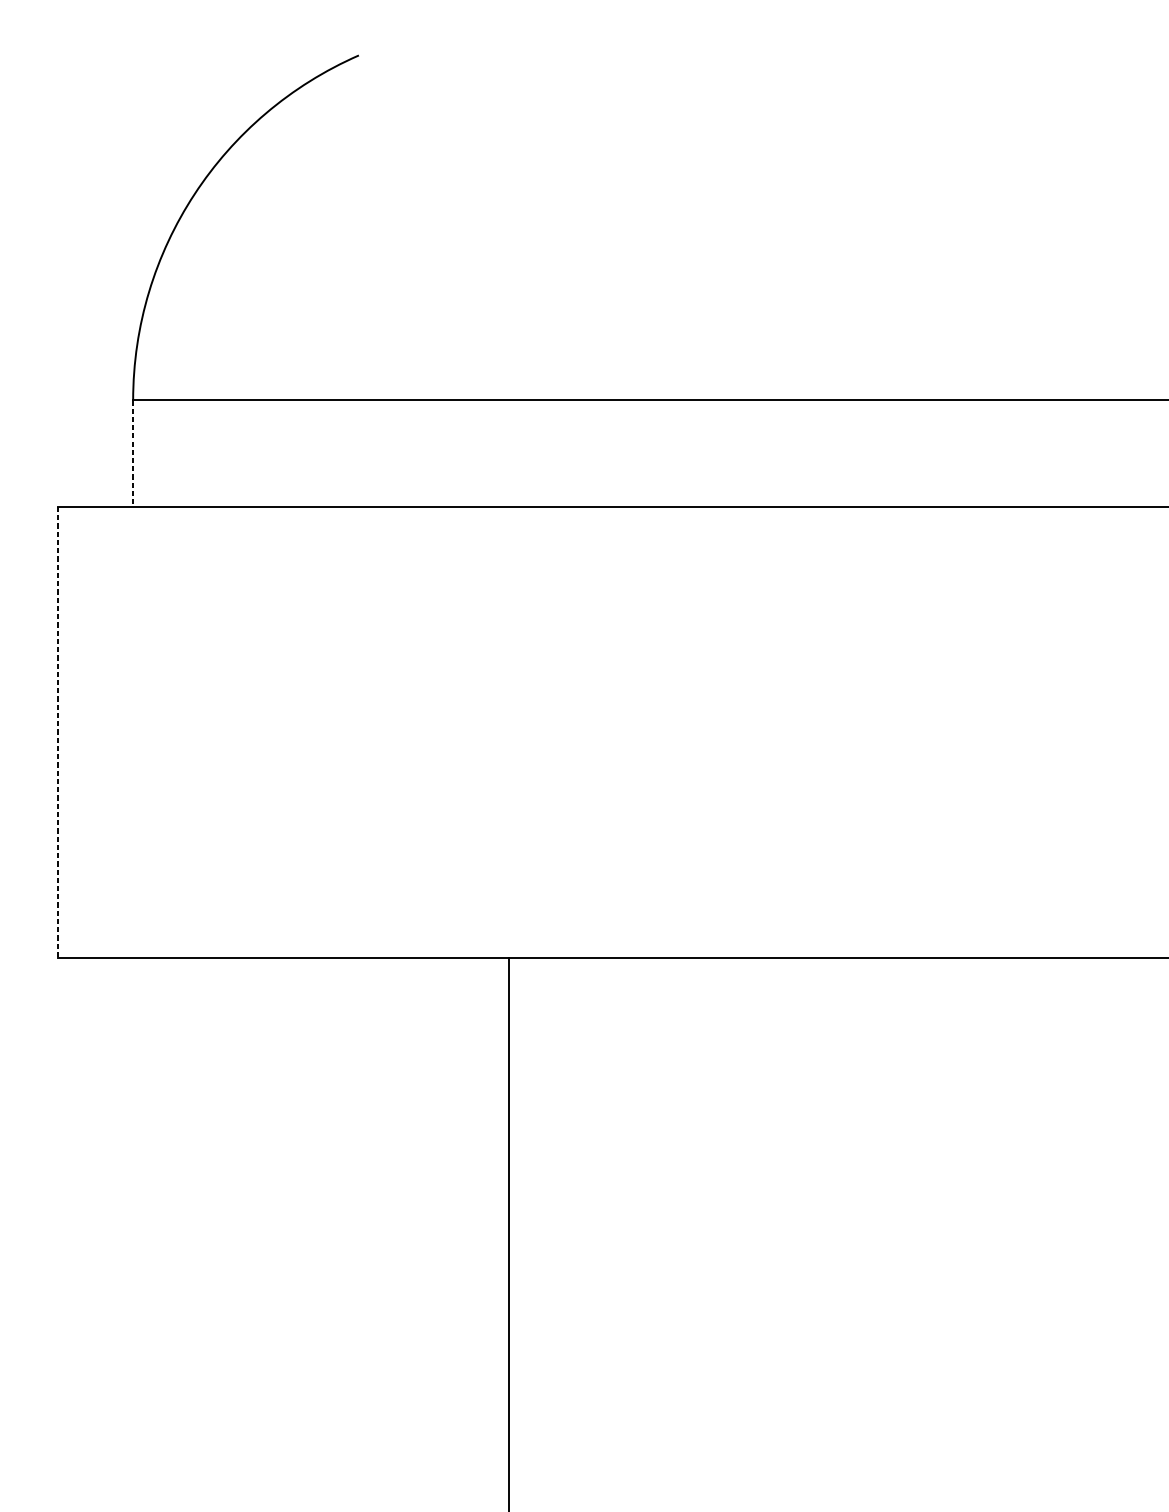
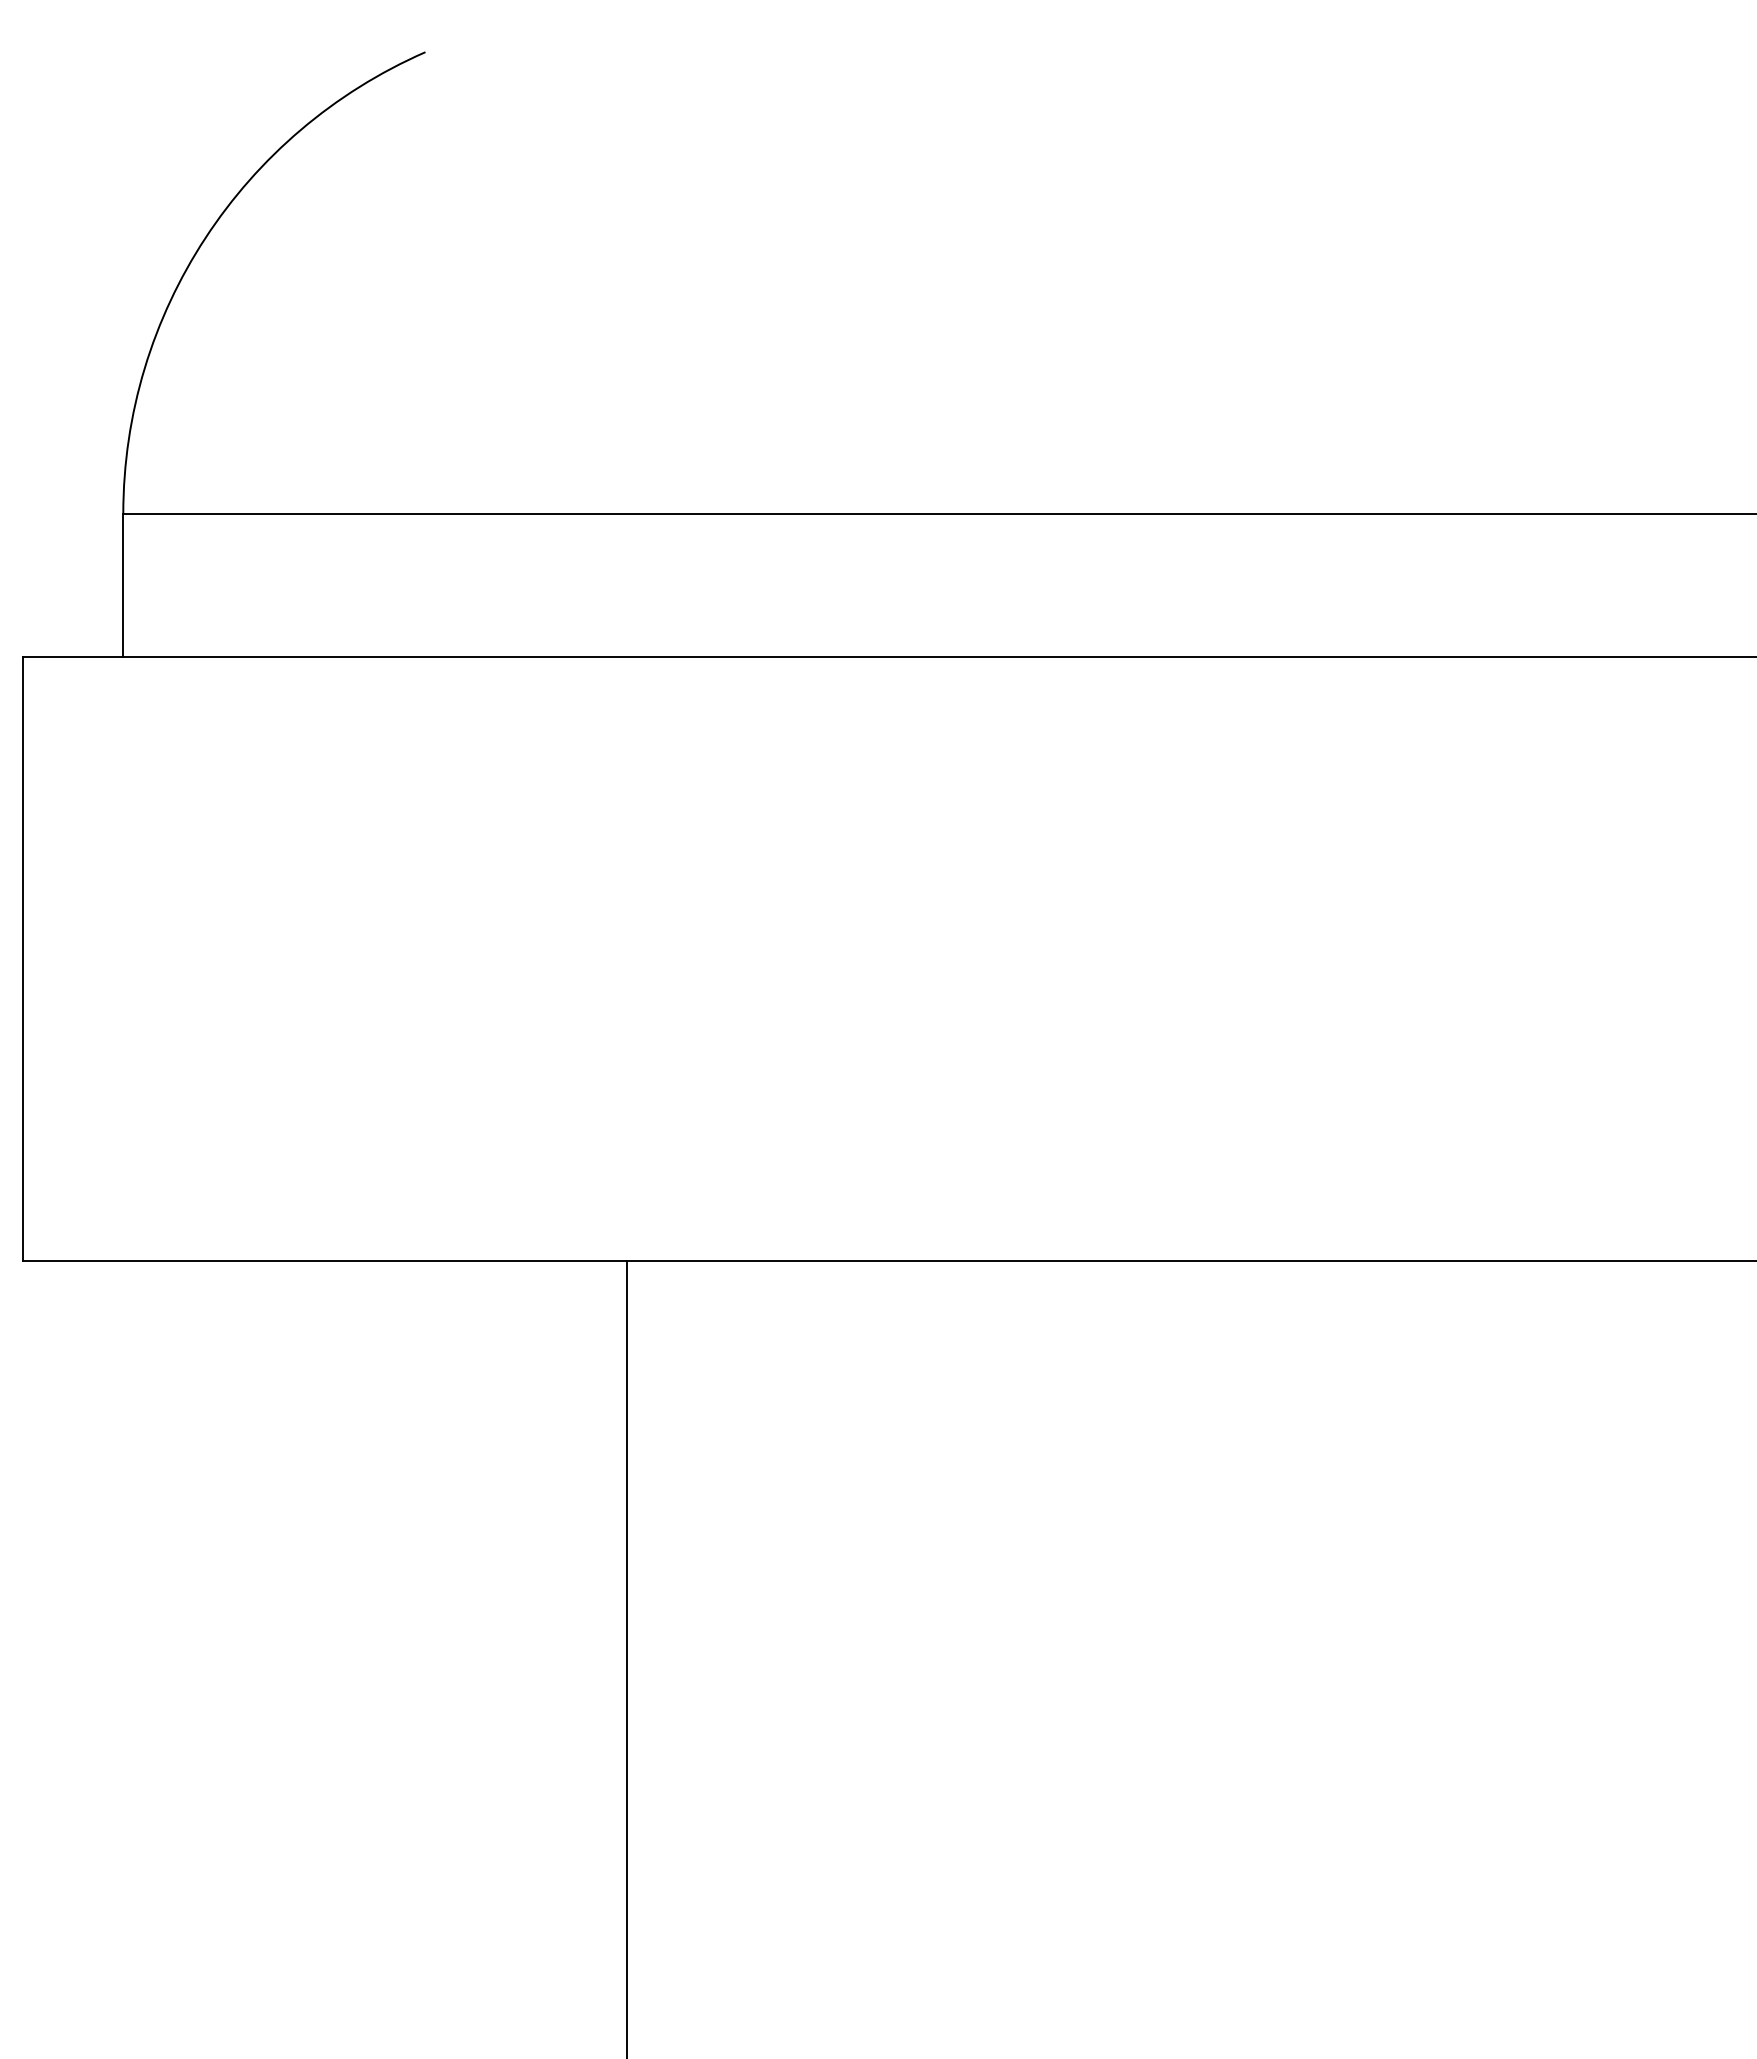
line: (133, 453) -> (123, 585), dashed -> solid
line: (57, 733) -> (22, 959), dashed -> solid

